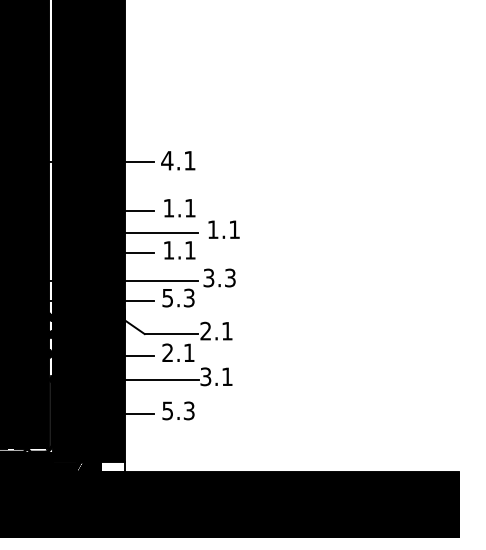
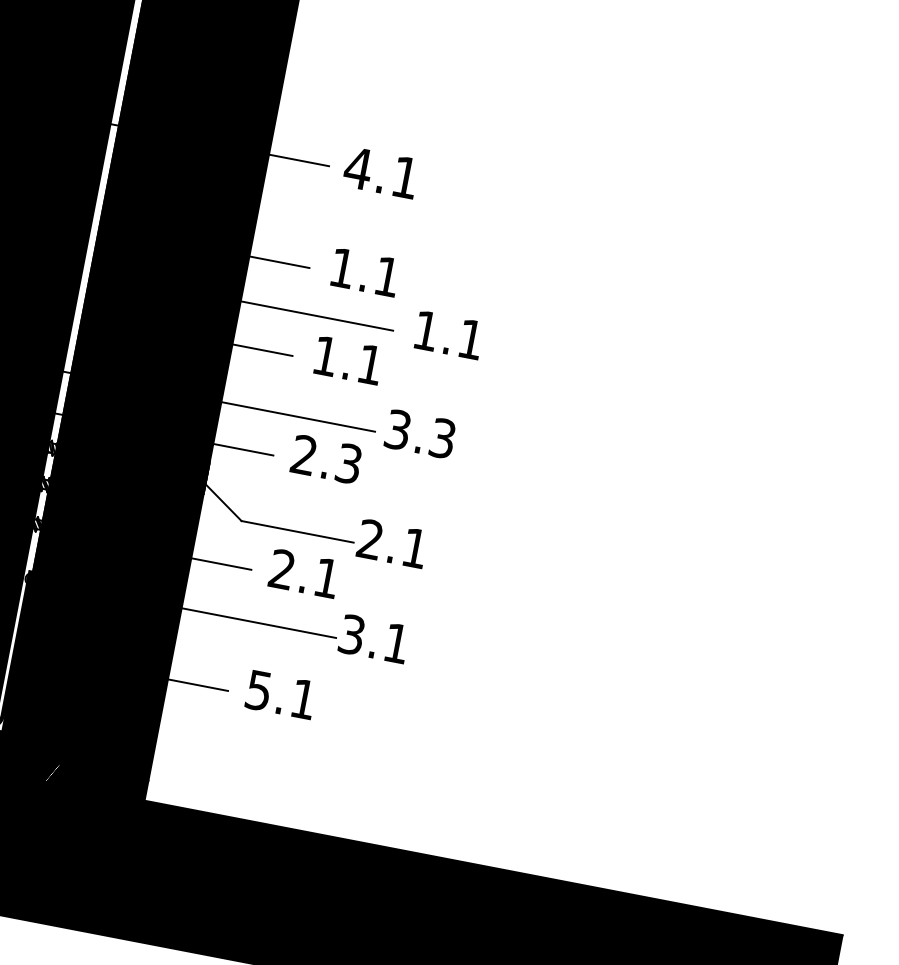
text: (167, 297) -> (303, 453), 5.3 -> 2.3
text: (188, 410) -> (302, 698), 5.3 -> 5.1
fill: (112, 466) -> (121, 784), added

